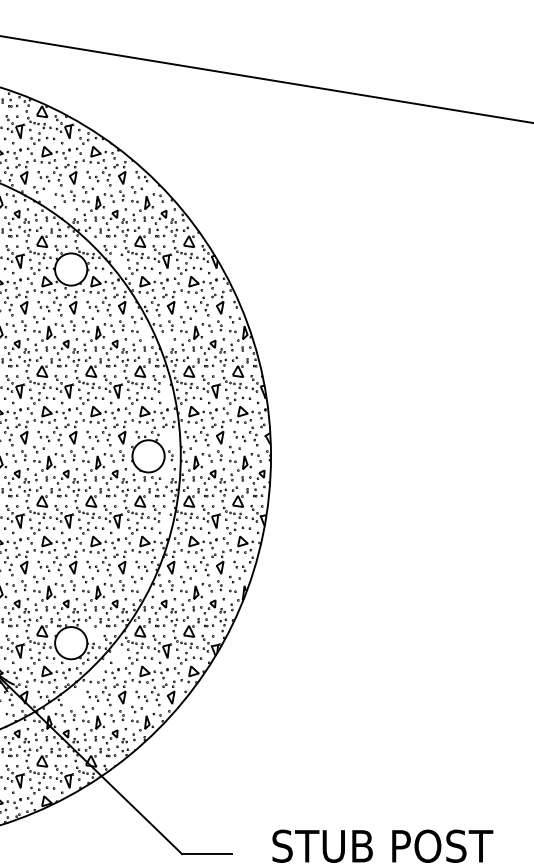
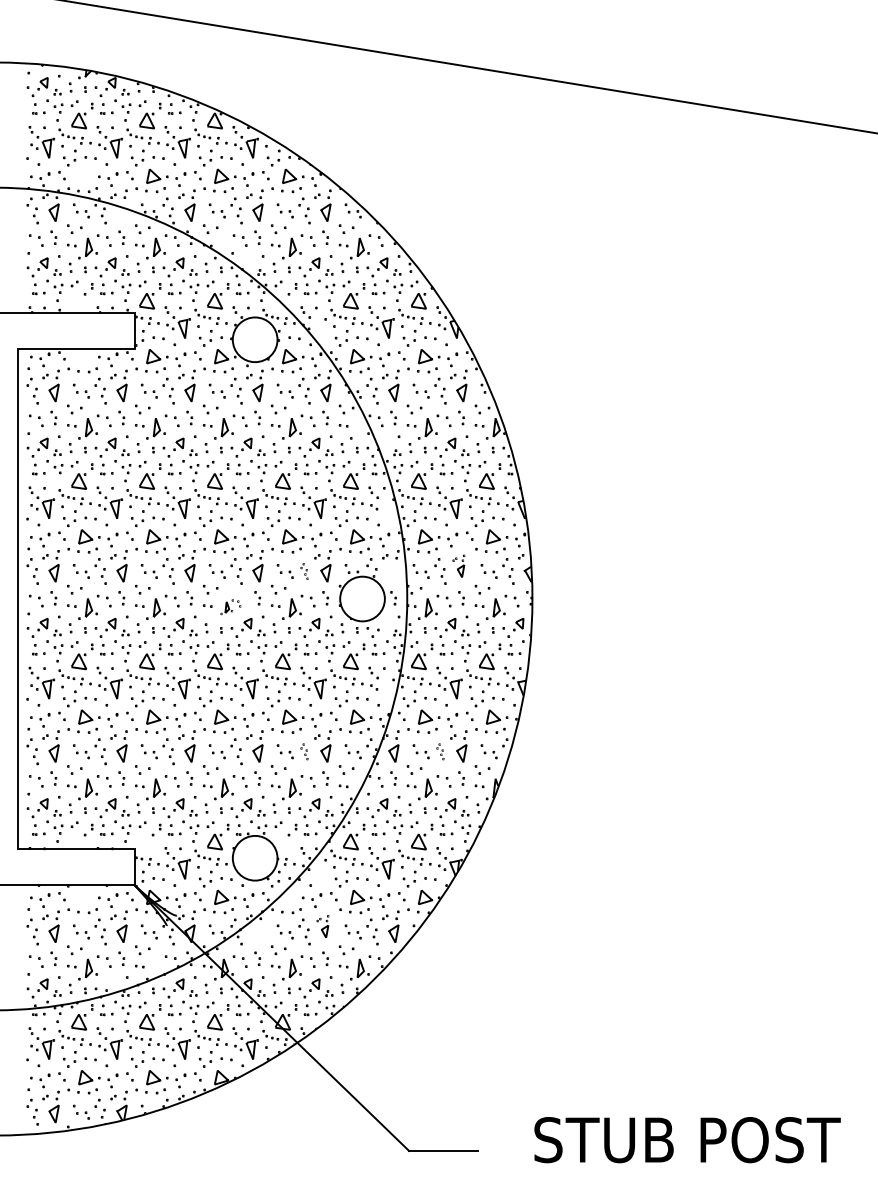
part: (217, 432) -> (458, 566), size x0.7
part: (106, 436) -> (304, 571), size x0.6
part: (53, 461) -> (230, 606), size x0.6
part: (106, 566) -> (304, 751), size x0.6
part: (204, 566) -> (440, 751), size x0.6
part: (119, 692) -> (322, 926), size x0.7

